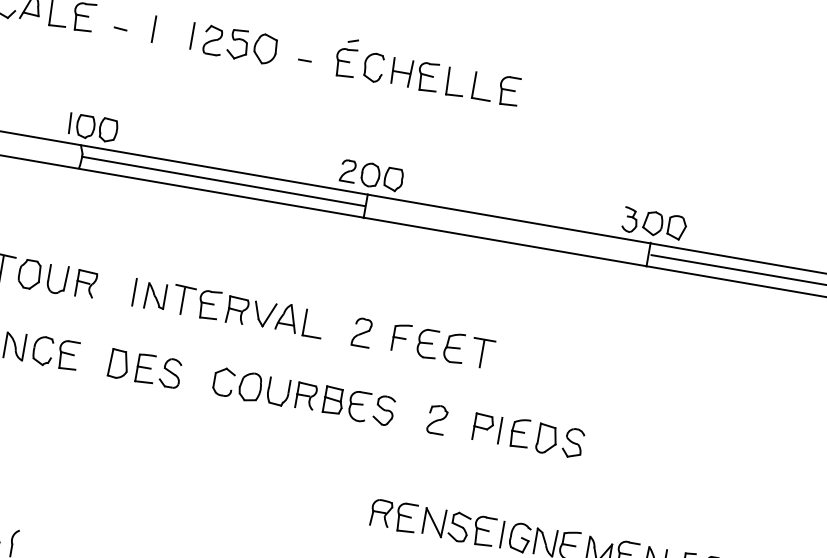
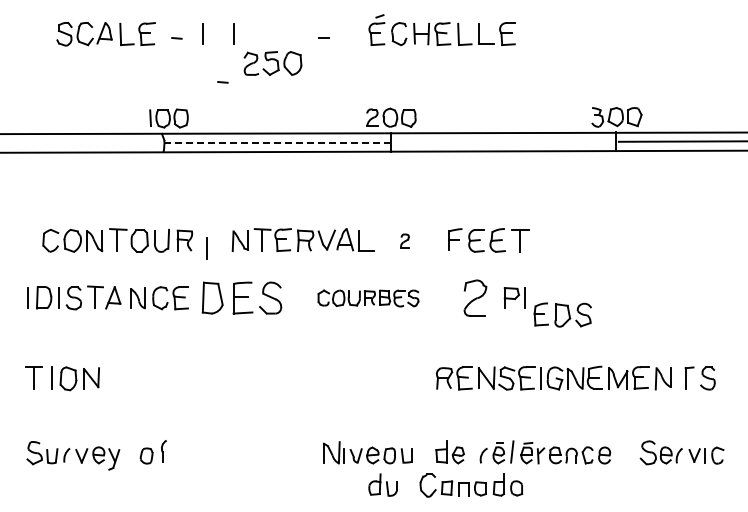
part: (239, 44) -> (272, 63), moved
part: (427, 72) -> (441, 30), moved
line: (168, 94) -> (222, 82), added
line: (223, 181) -> (277, 142), solid -> dashed
line: (133, 292) -> (206, 248), moved
part: (361, 331) -> (404, 240), size x0.6
part: (442, 346) -> (488, 240), moved
part: (144, 368) -> (241, 298), size x1.4
part: (303, 396) -> (368, 298), size x0.7
part: (436, 419) -> (474, 298), size x1.6
part: (546, 437) -> (562, 314), moved

